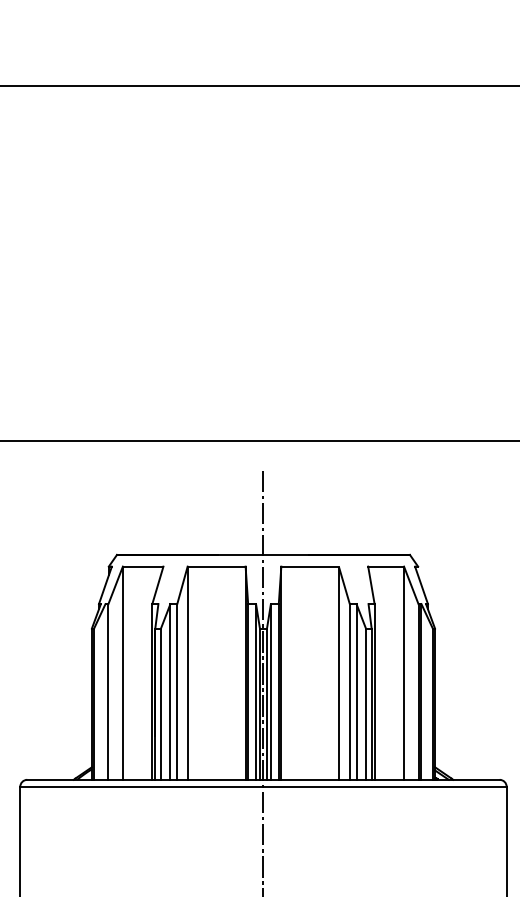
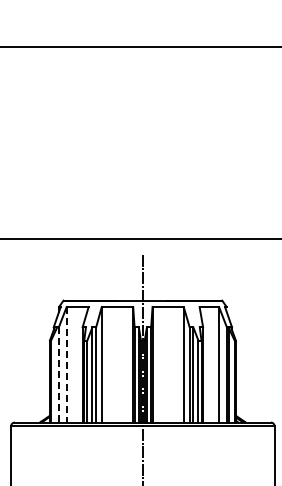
line: (122, 672) -> (66, 364), solid -> dashed
line: (107, 691) -> (58, 374), solid -> dashed

